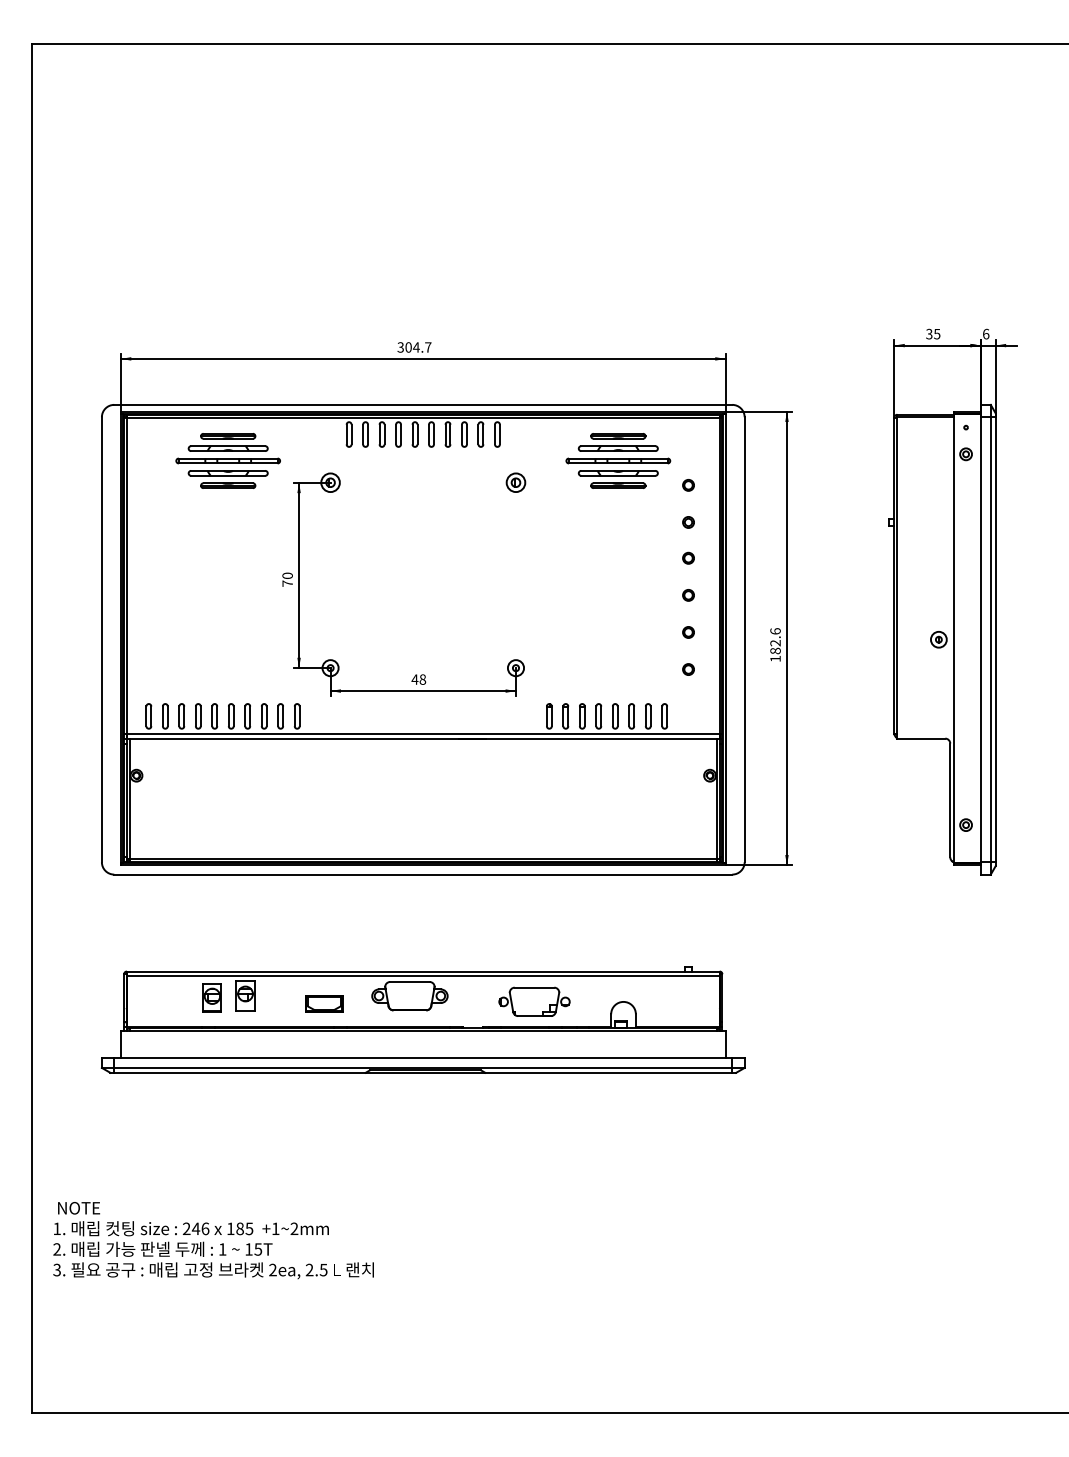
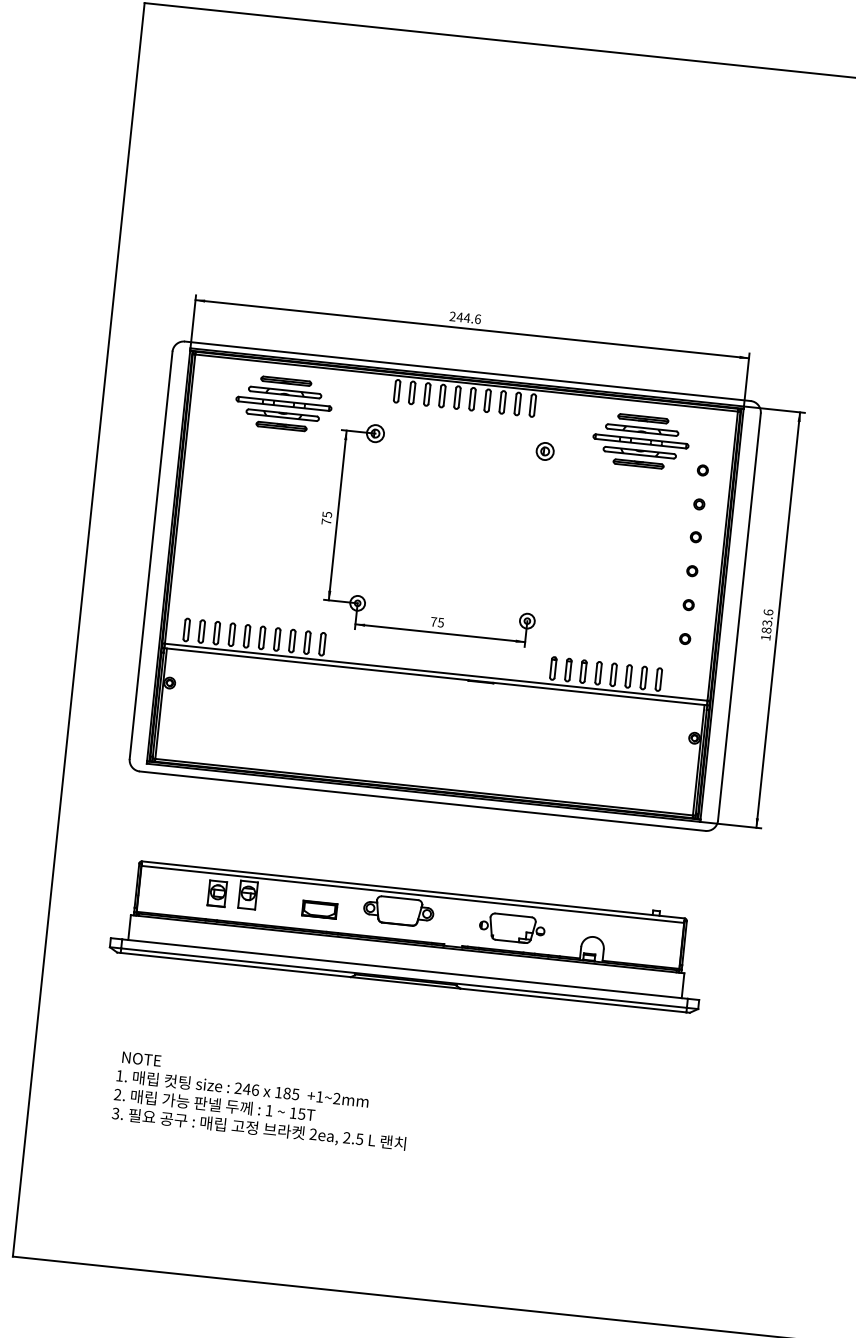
text: (414, 347) -> (465, 317), 304.7 -> 244.6
text: (287, 575) -> (327, 514), 70 -> 75
text: (775, 643) -> (767, 623), 182.6 -> 183.6
text: (418, 679) -> (437, 622), 48 -> 75
text: (213, 1240) -> (261, 1101), moved

